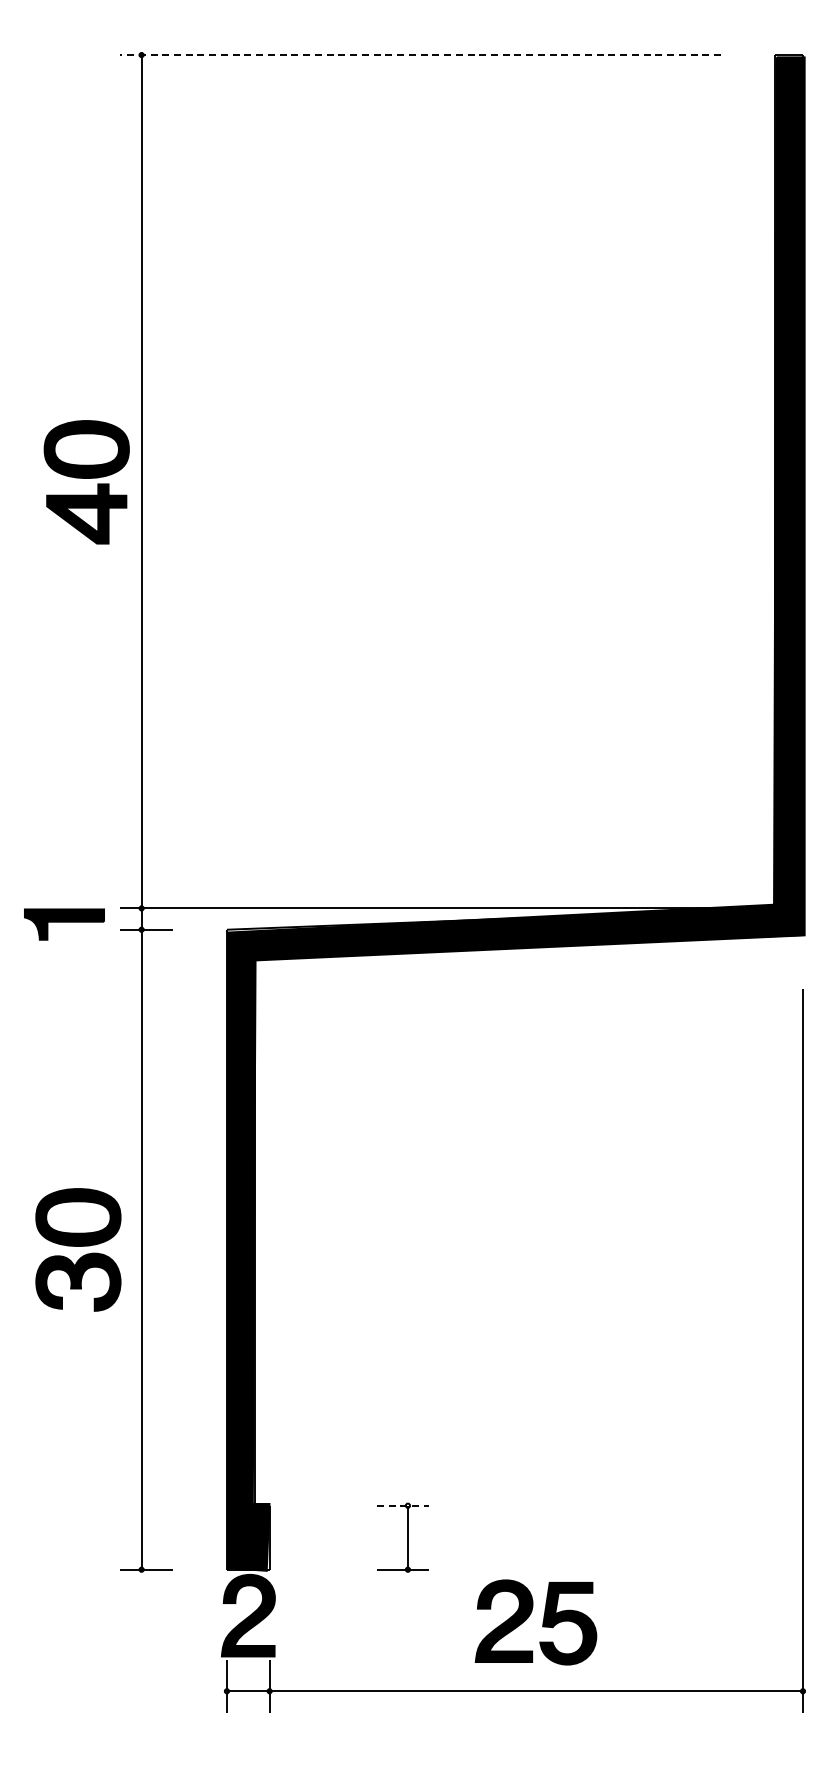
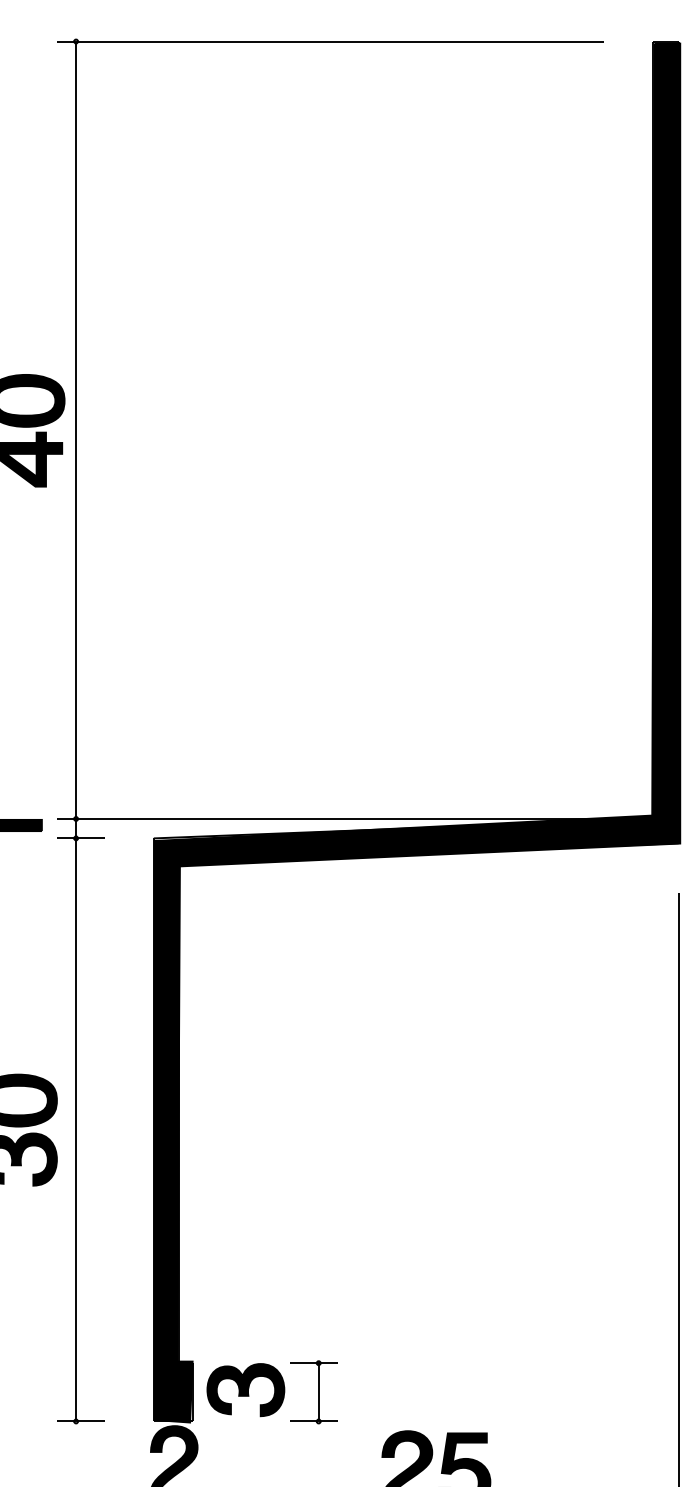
line: (420, 55) -> (330, 41), dashed -> solid
line: (403, 1505) -> (314, 1362), dashed -> solid
part: (327, 1534) -> (245, 1389), added

